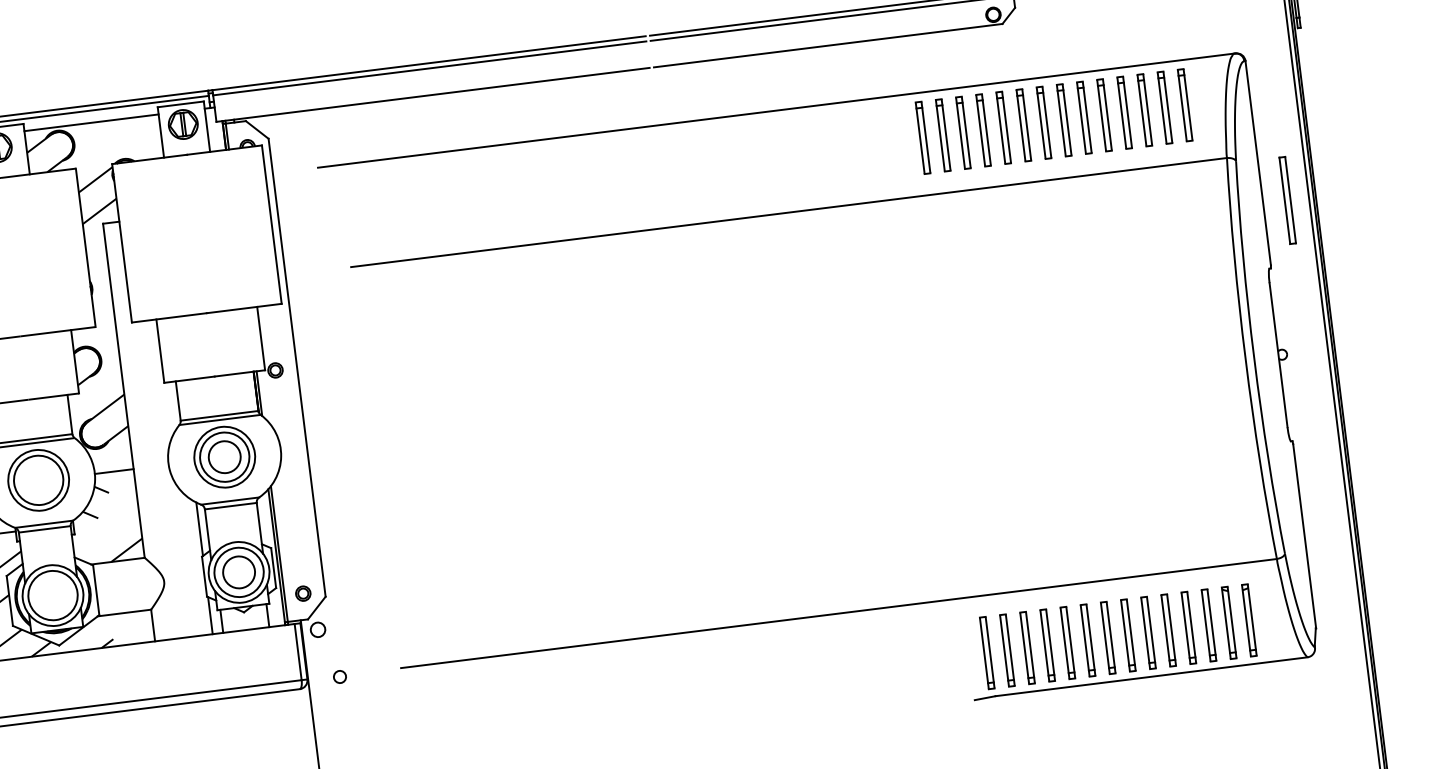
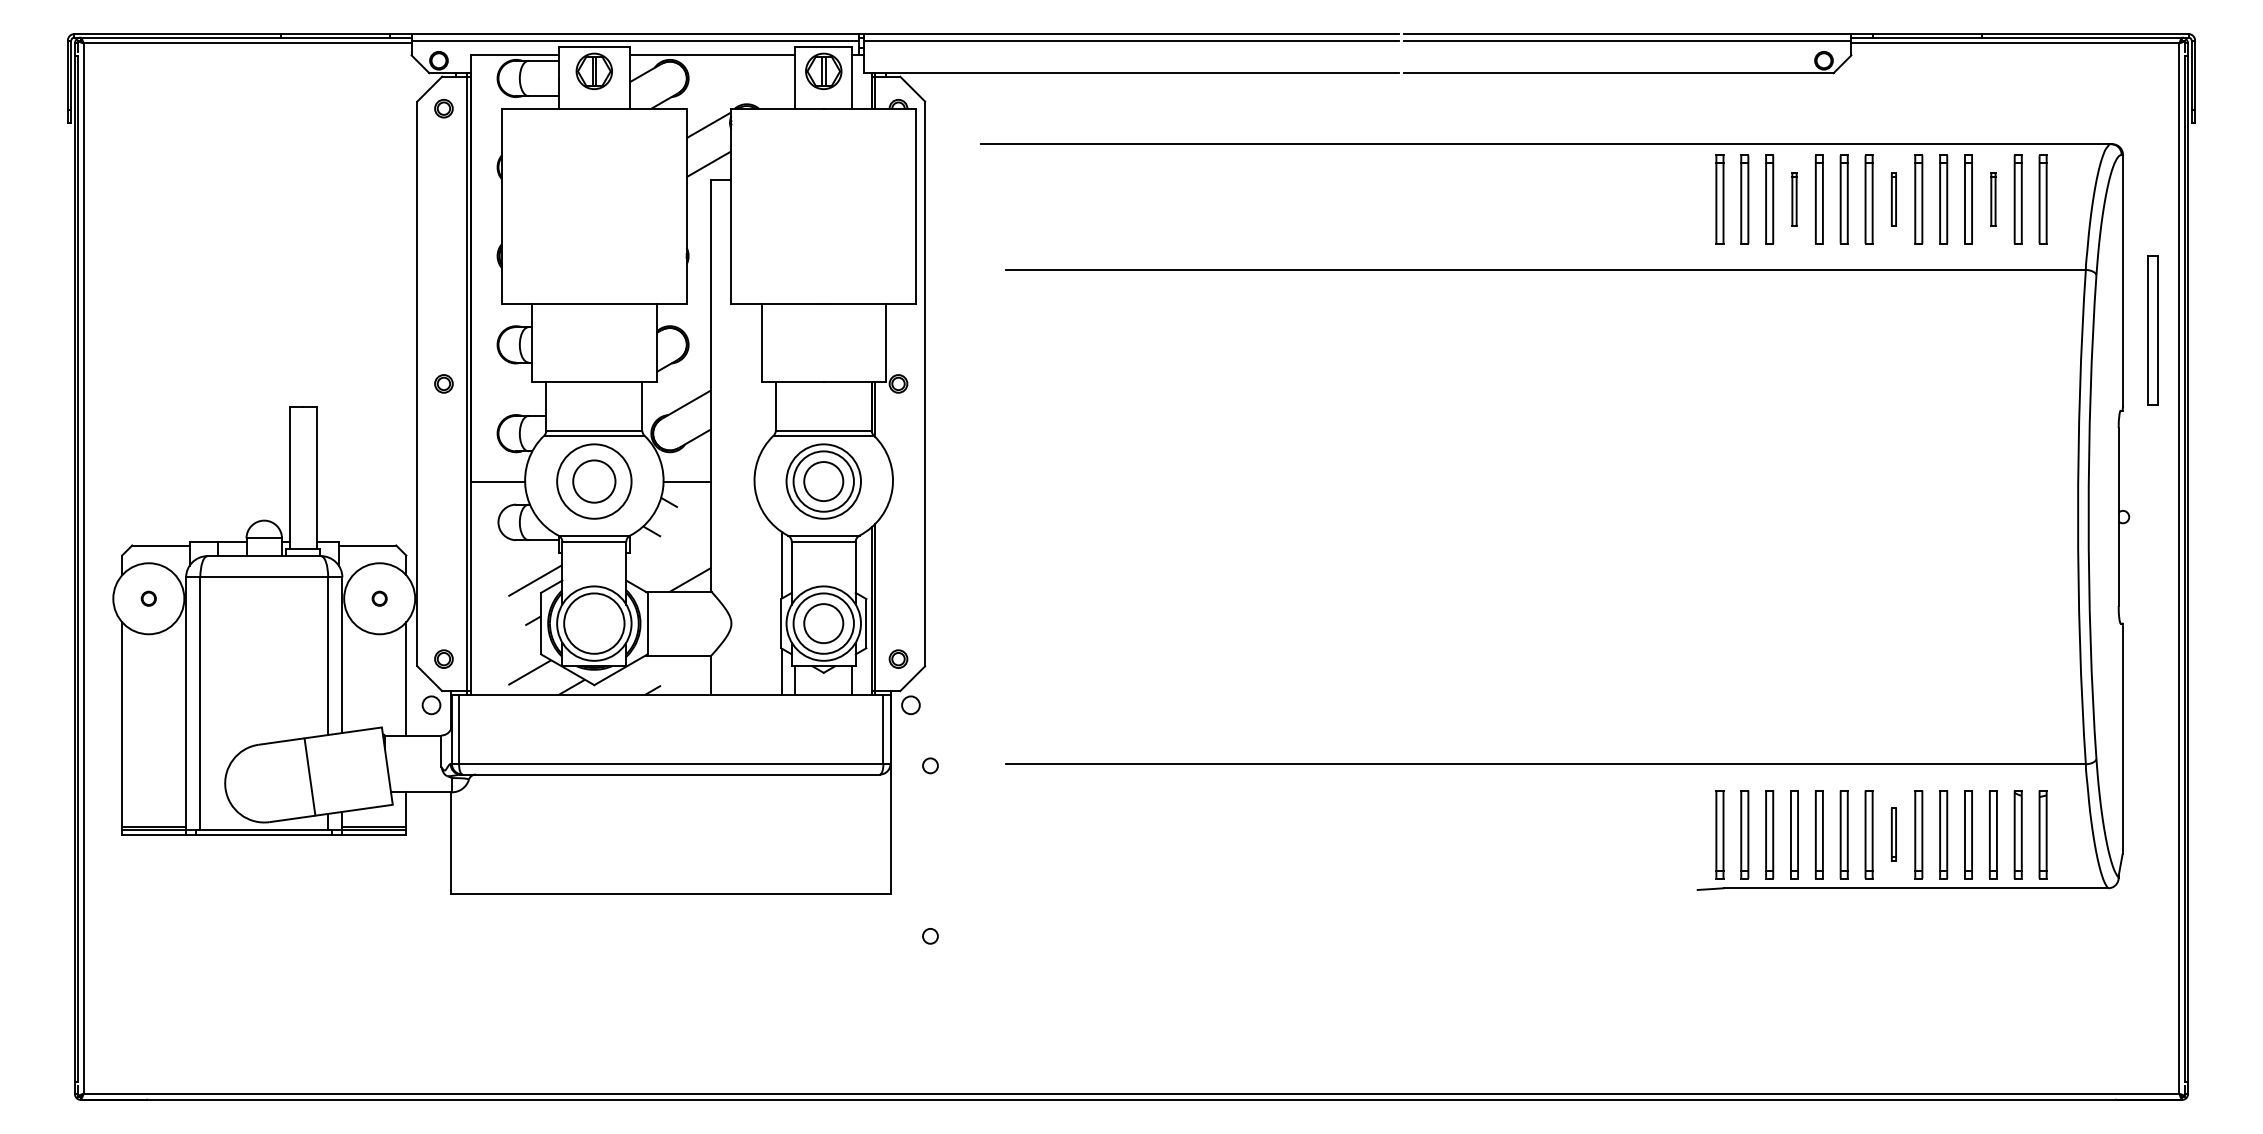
part: (1144, 110) -> (1993, 199), size x0.6
part: (1063, 120) -> (1893, 199), size x0.6
part: (983, 130) -> (1794, 199), size x0.6
part: (1287, 200) -> (2153, 330), size x1.4
circle: (38, 480) -> (594, 481), size x0.7
part: (1127, 635) -> (1893, 834), size x0.6

